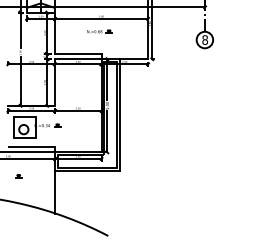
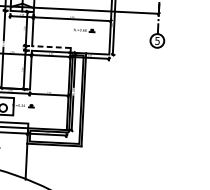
part: (99, 31) -> (84, 30), moved
text: (205, 39) -> (157, 40), 8 -> 5
line: (77, 53) -> (50, 46), solid -> dashed

